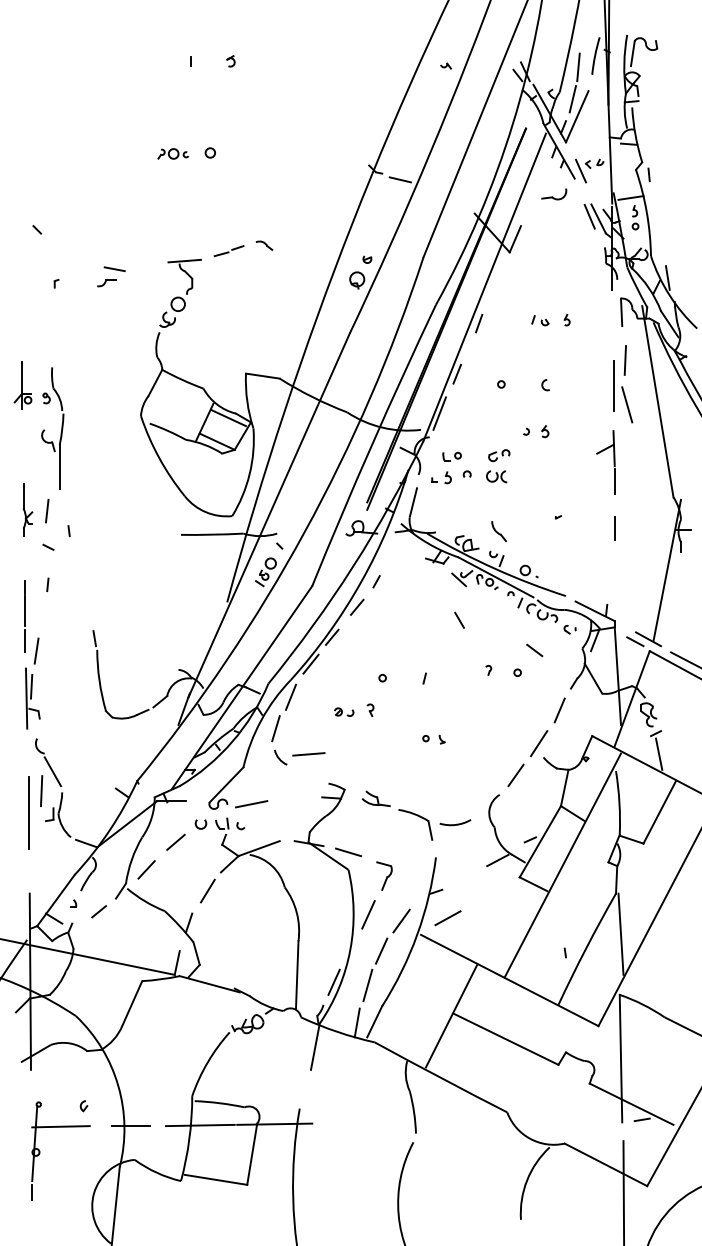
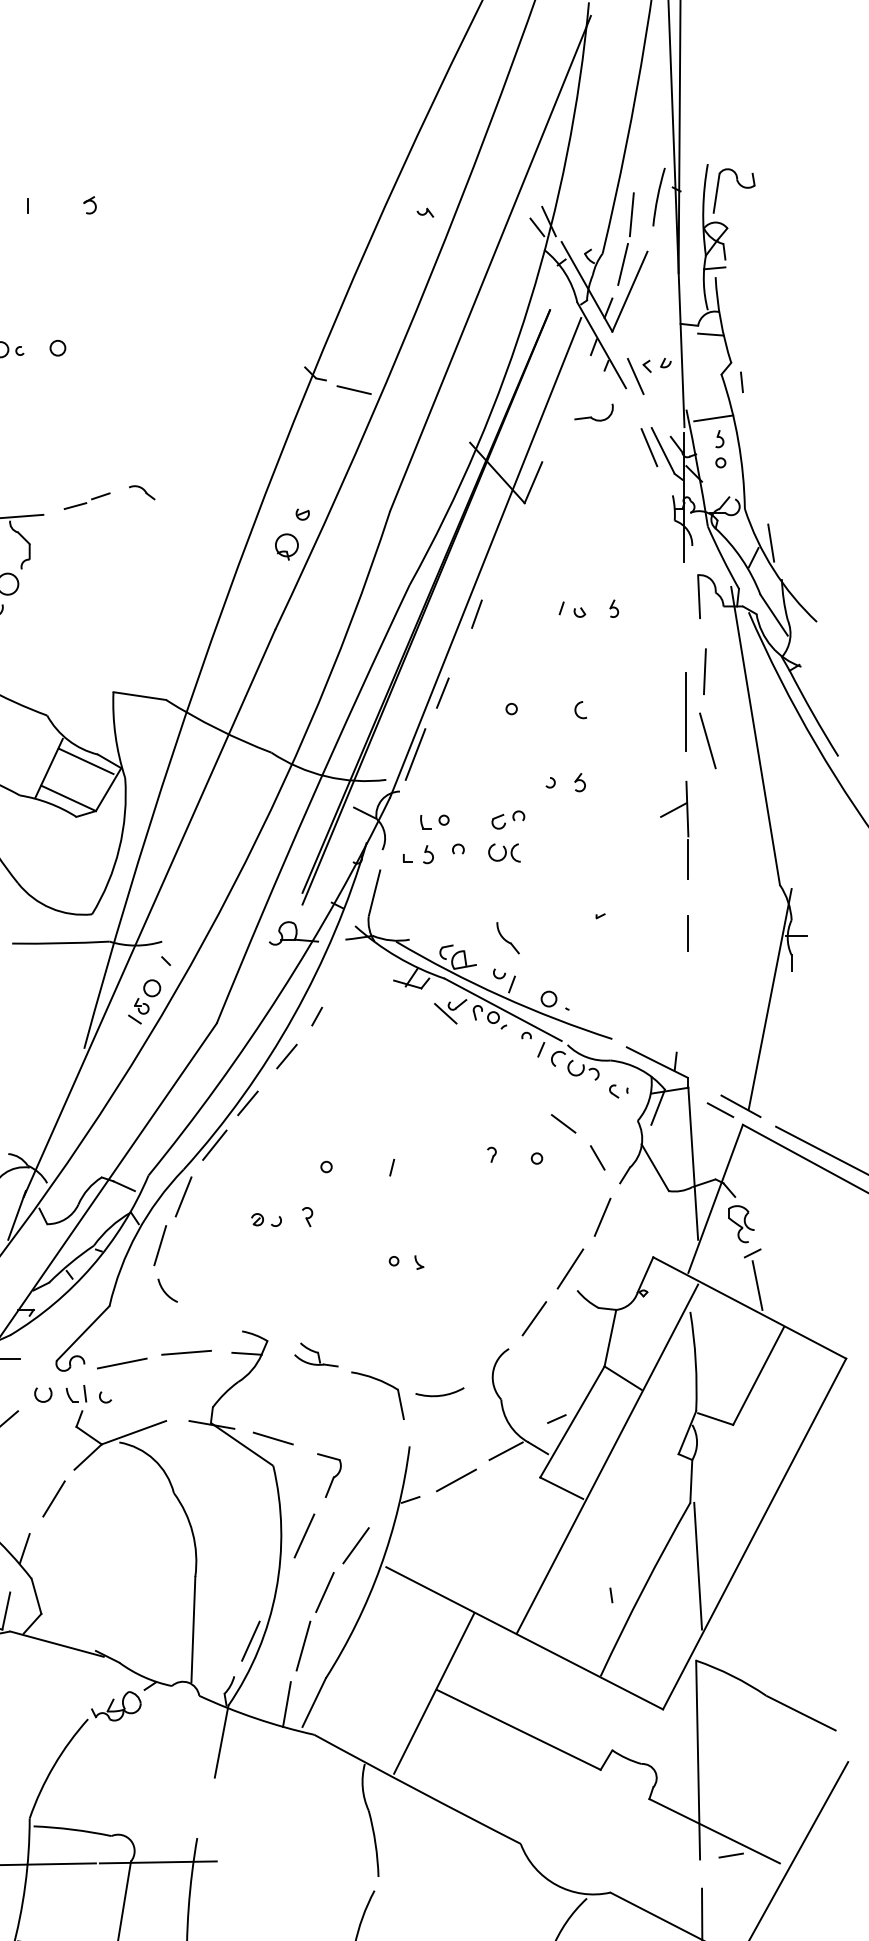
line: (459, 619) -> (597, 1156), moved
line: (308, 754) -> (185, 1353), moved
line: (447, 918) -> (455, 1480), moved

